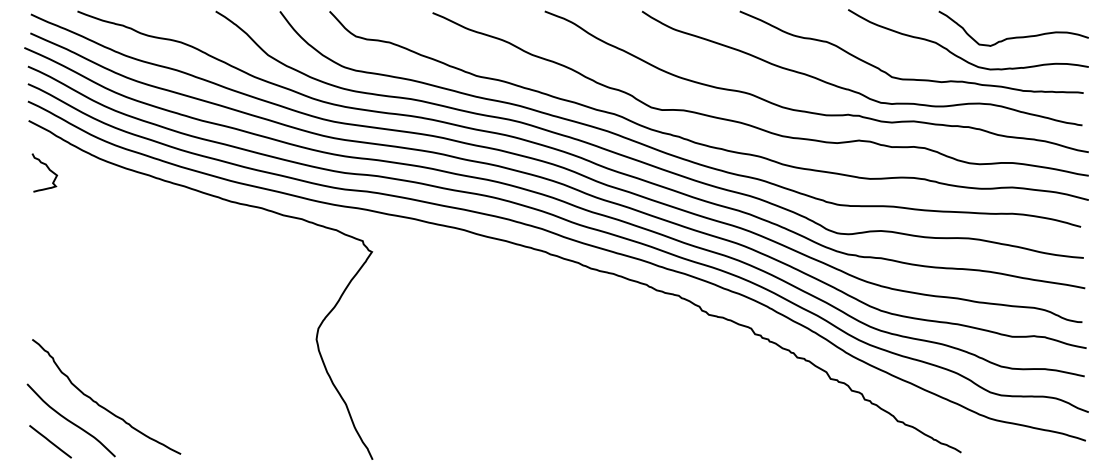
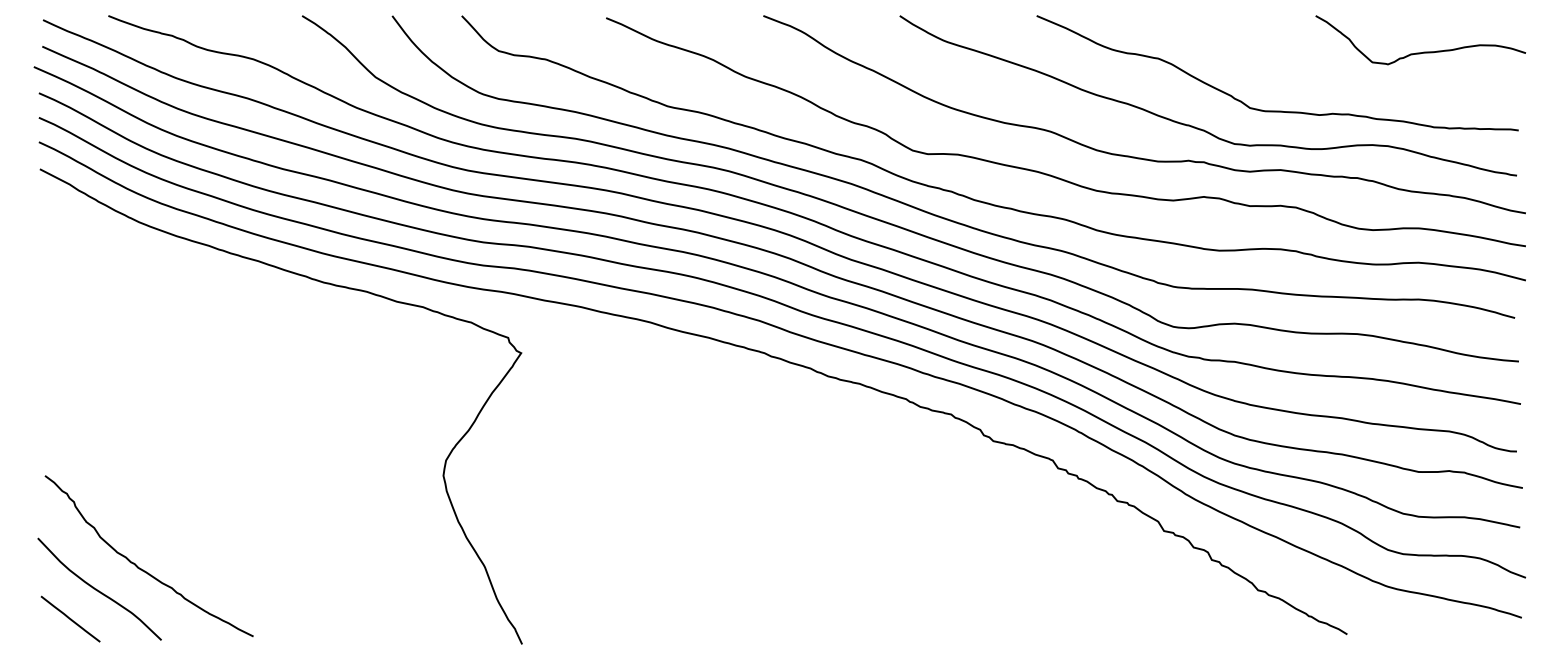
curve: (956, 54) -> (1340, 76), removed
curve: (47, 168) -> (66, 236), removed

